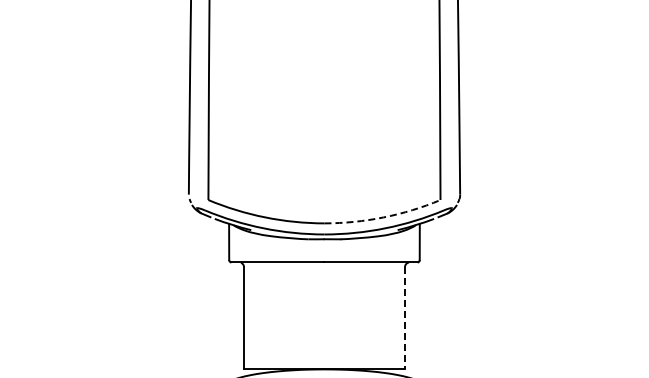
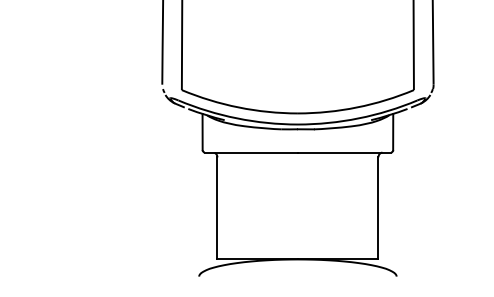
arc: (383, 217) -> (356, 107), dashed -> solid
line: (405, 318) -> (378, 208), dashed -> solid

